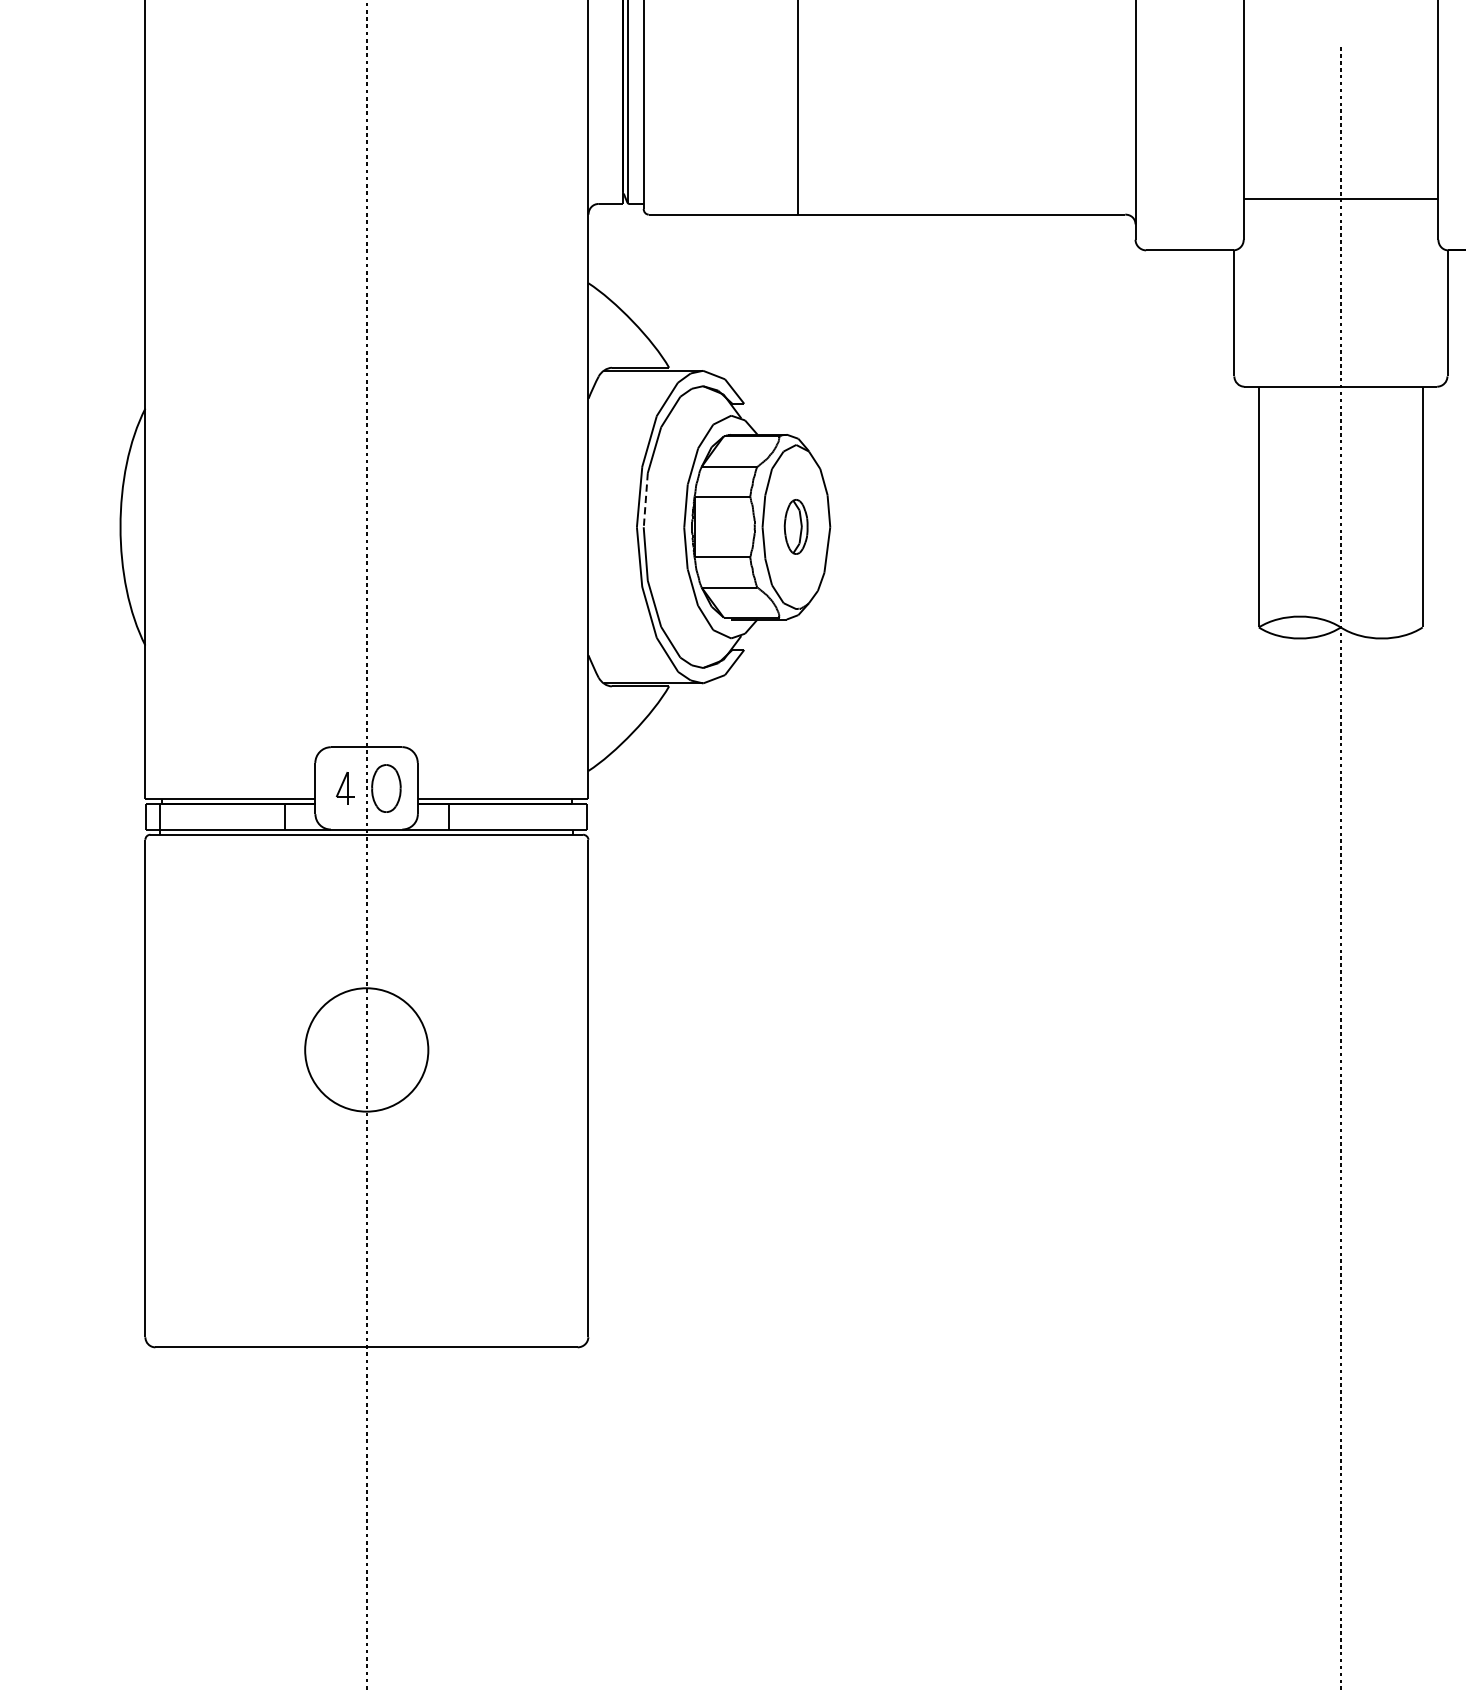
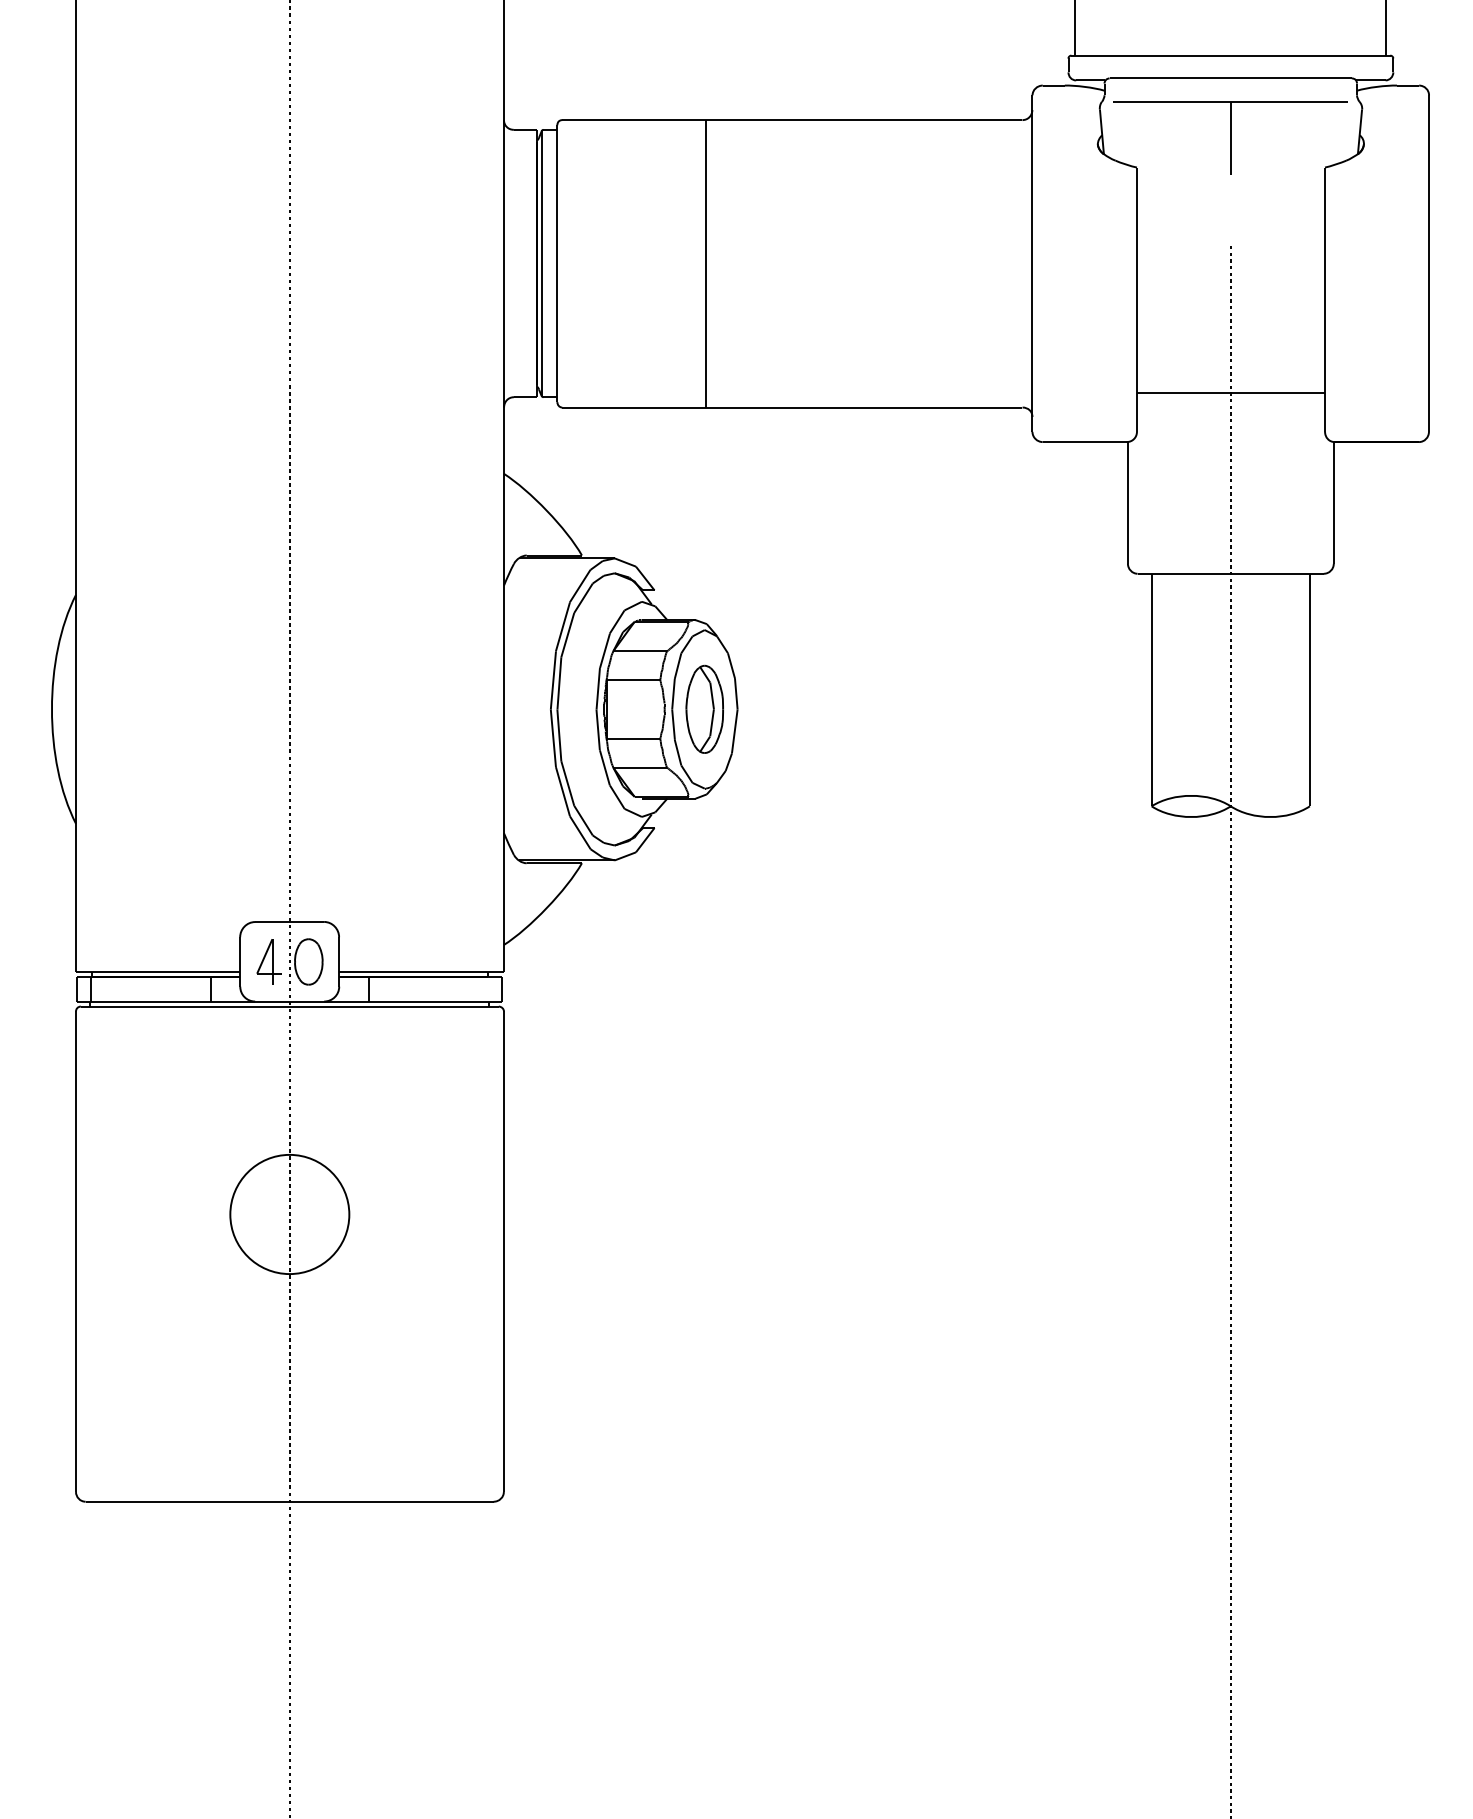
line: (645, 500) -> (559, 683), dashed -> solid
part: (796, 526) -> (704, 708), size x1.67
part: (344, 788) -> (268, 961), size x1.43

